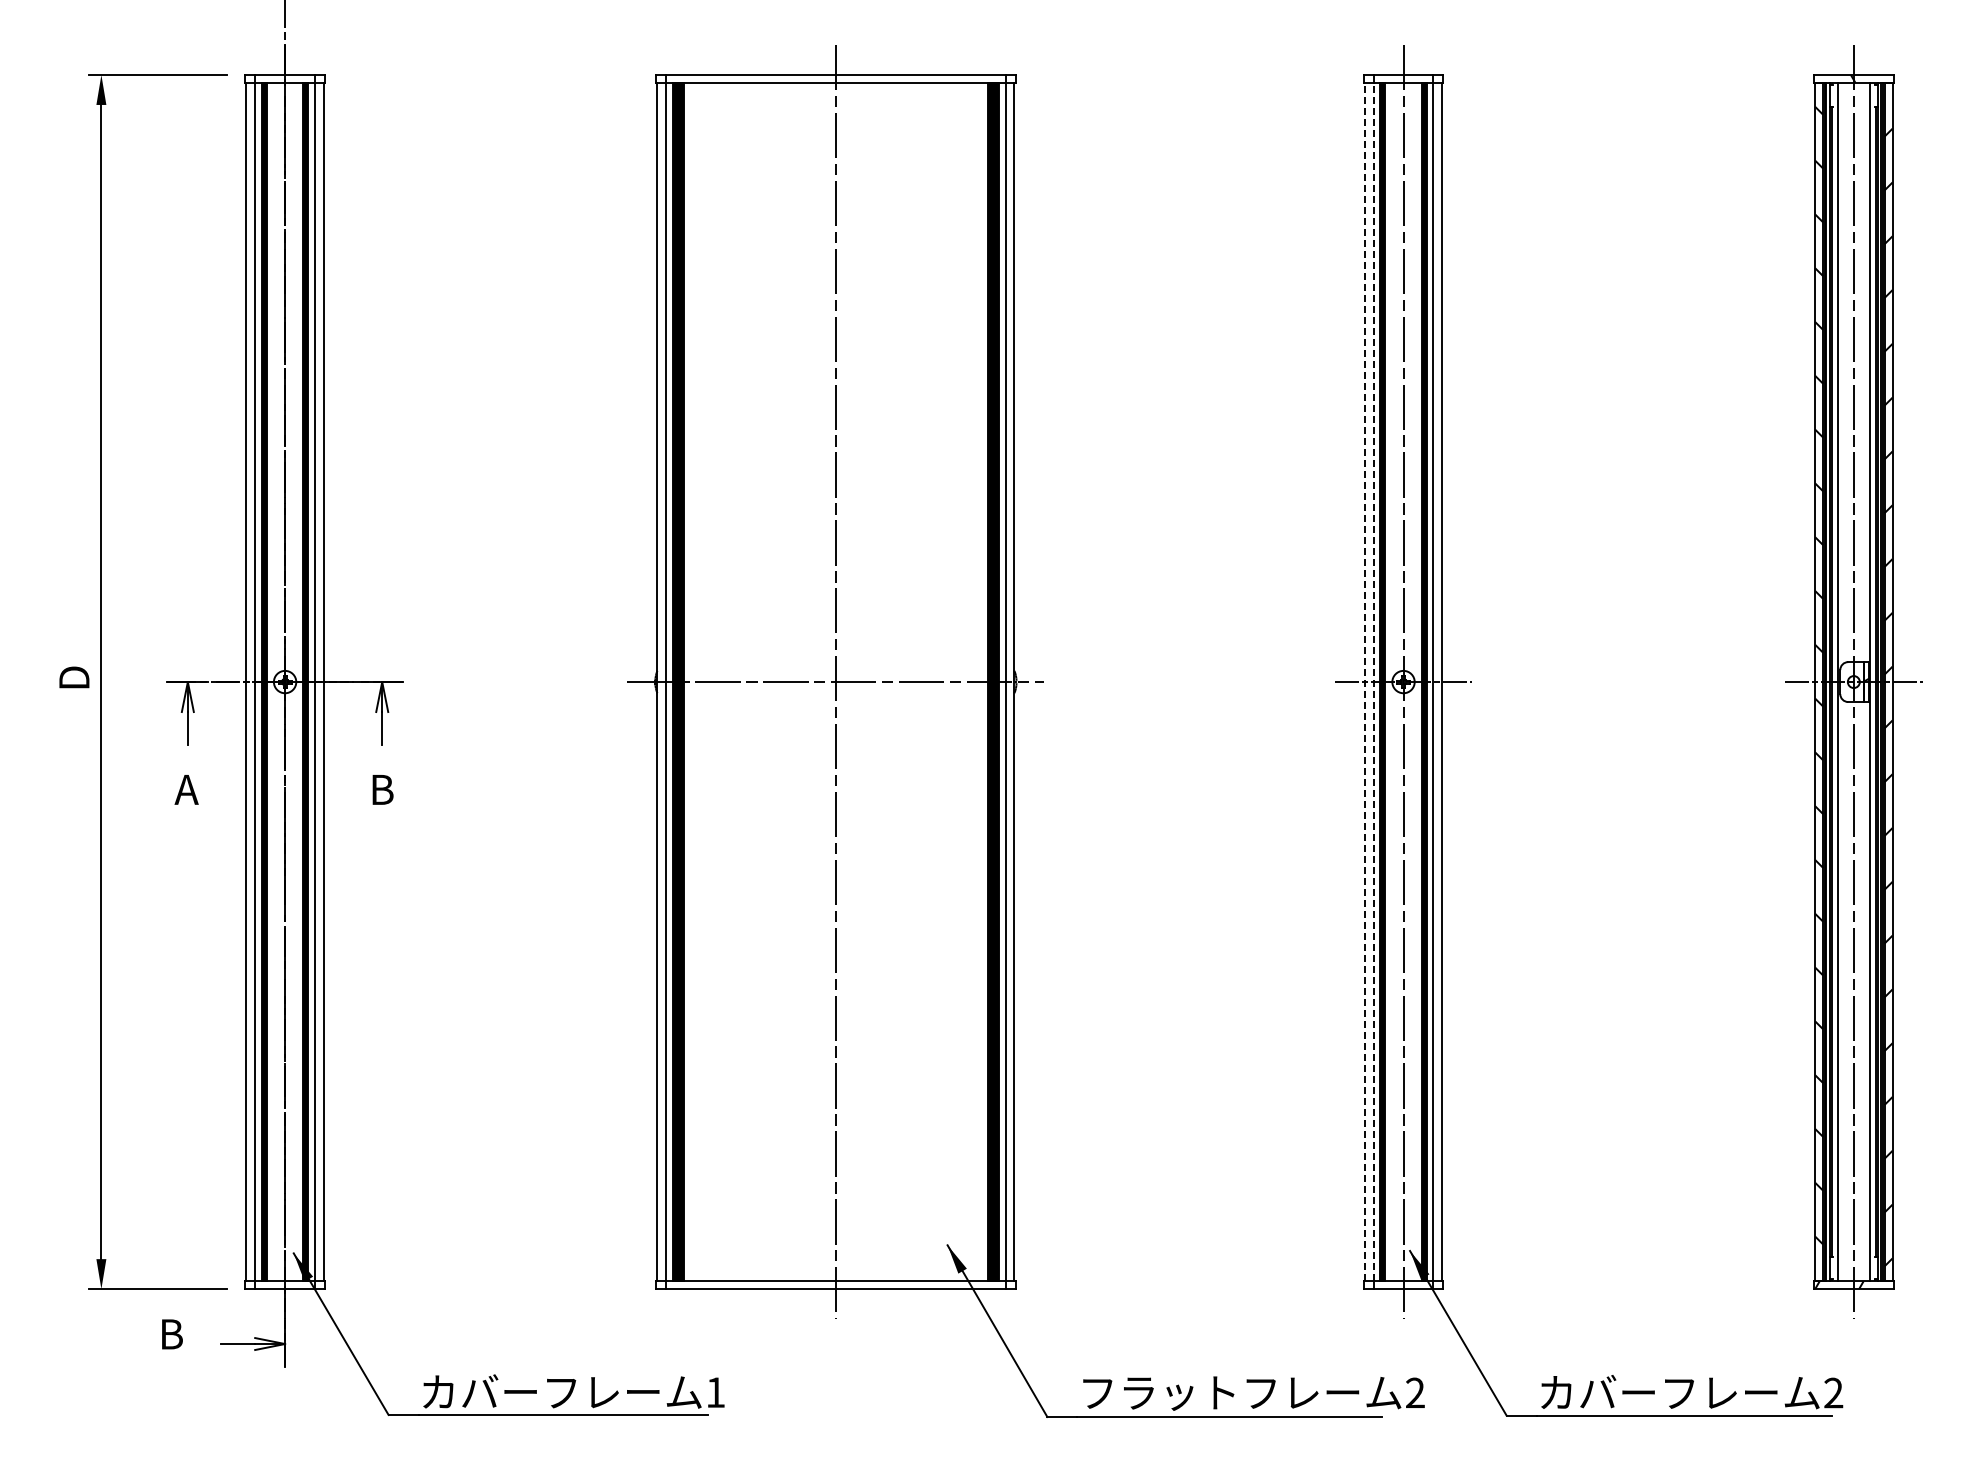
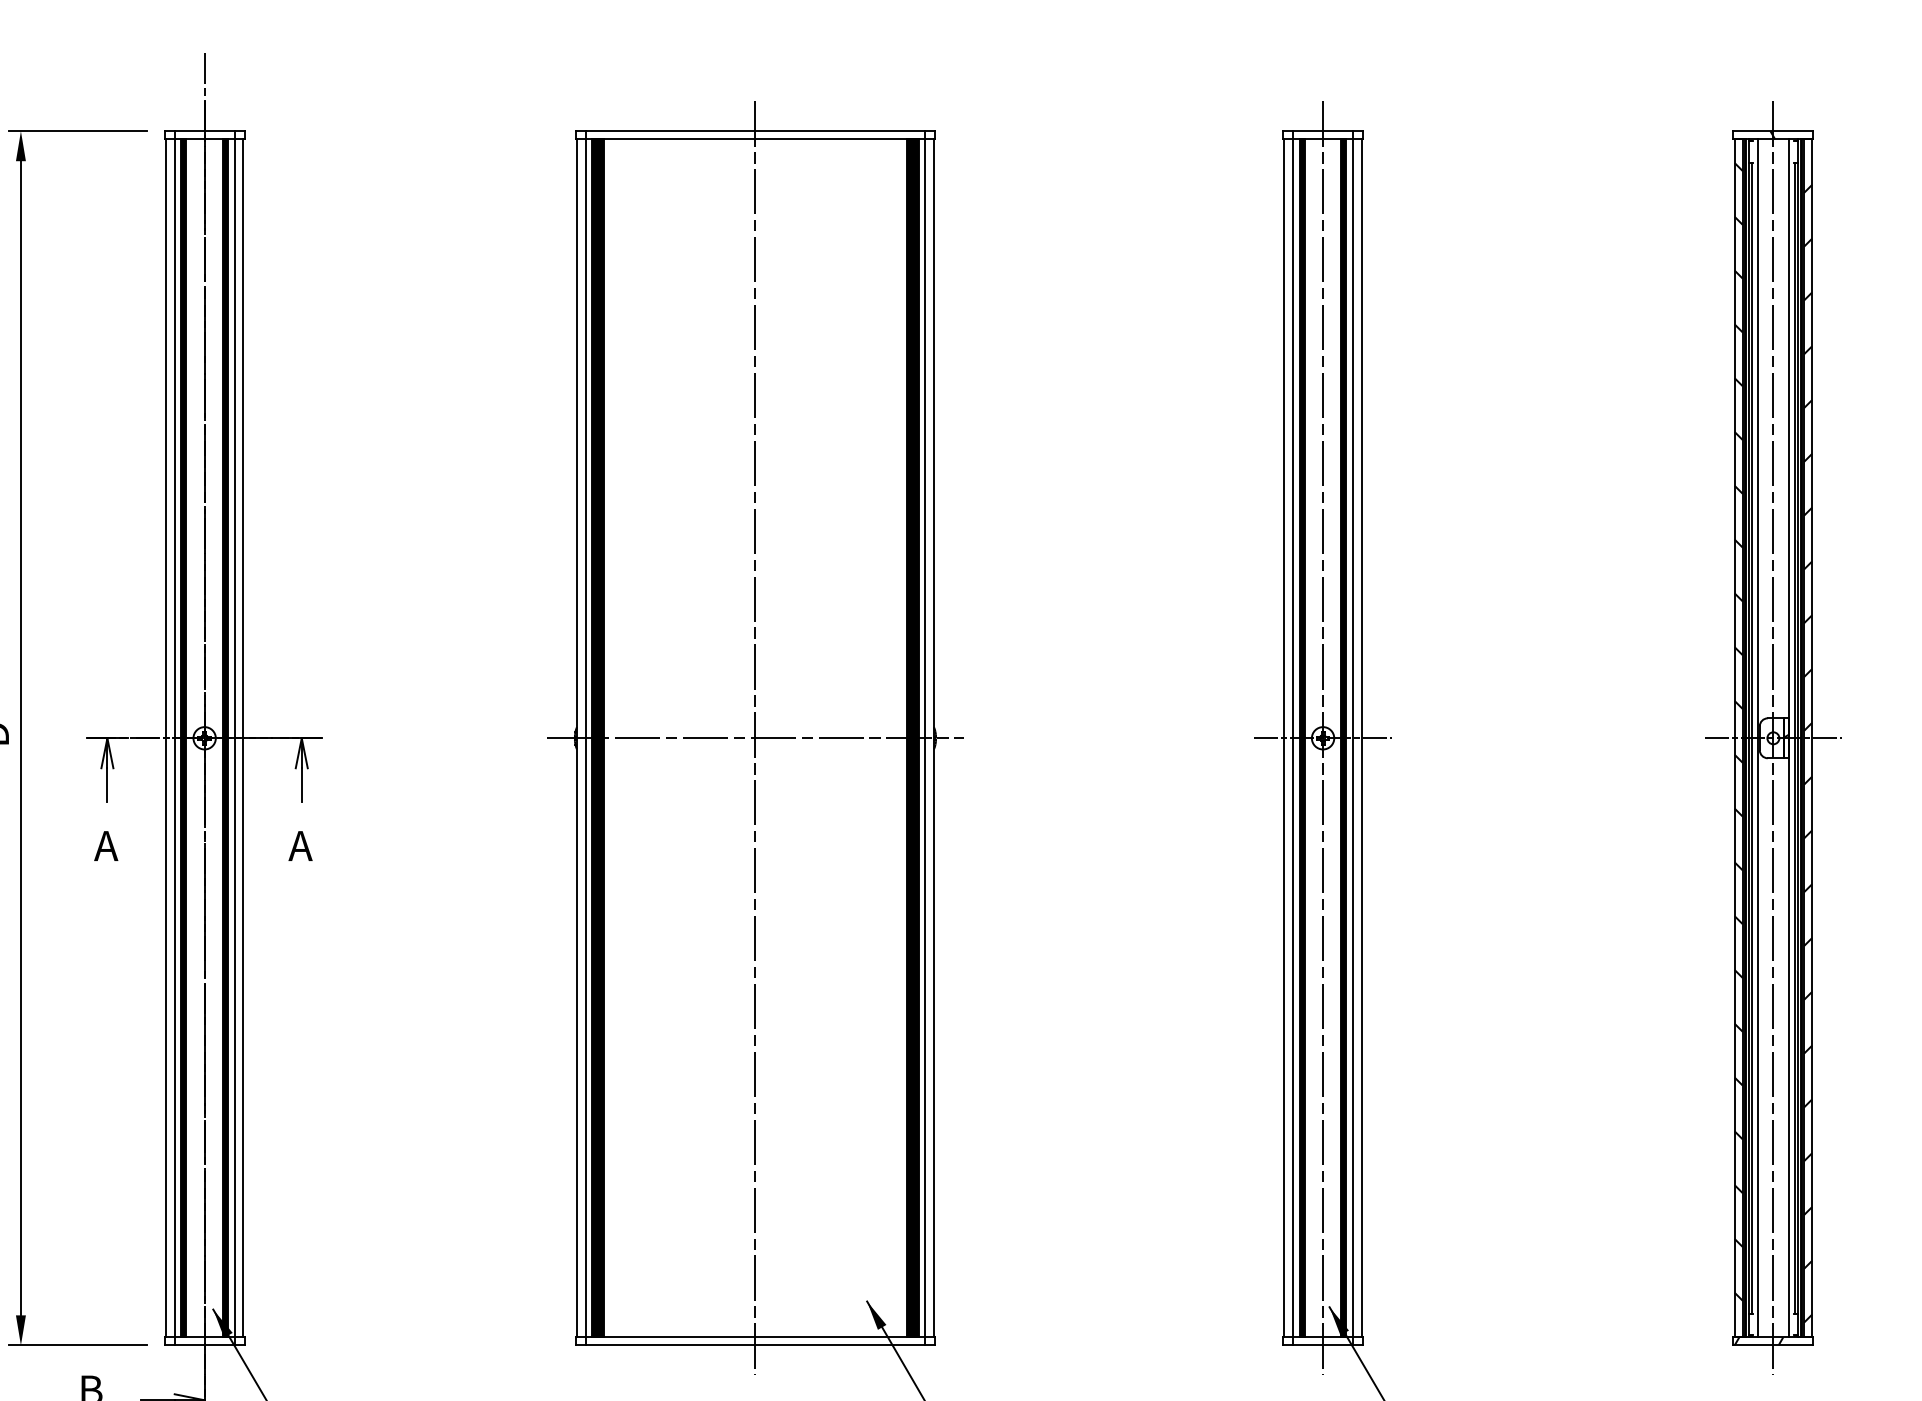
line: (1364, 681) -> (1284, 737), dashed -> solid
line: (1373, 681) -> (1293, 737), dashed -> solid
text: (381, 789) -> (301, 845), B -> A

